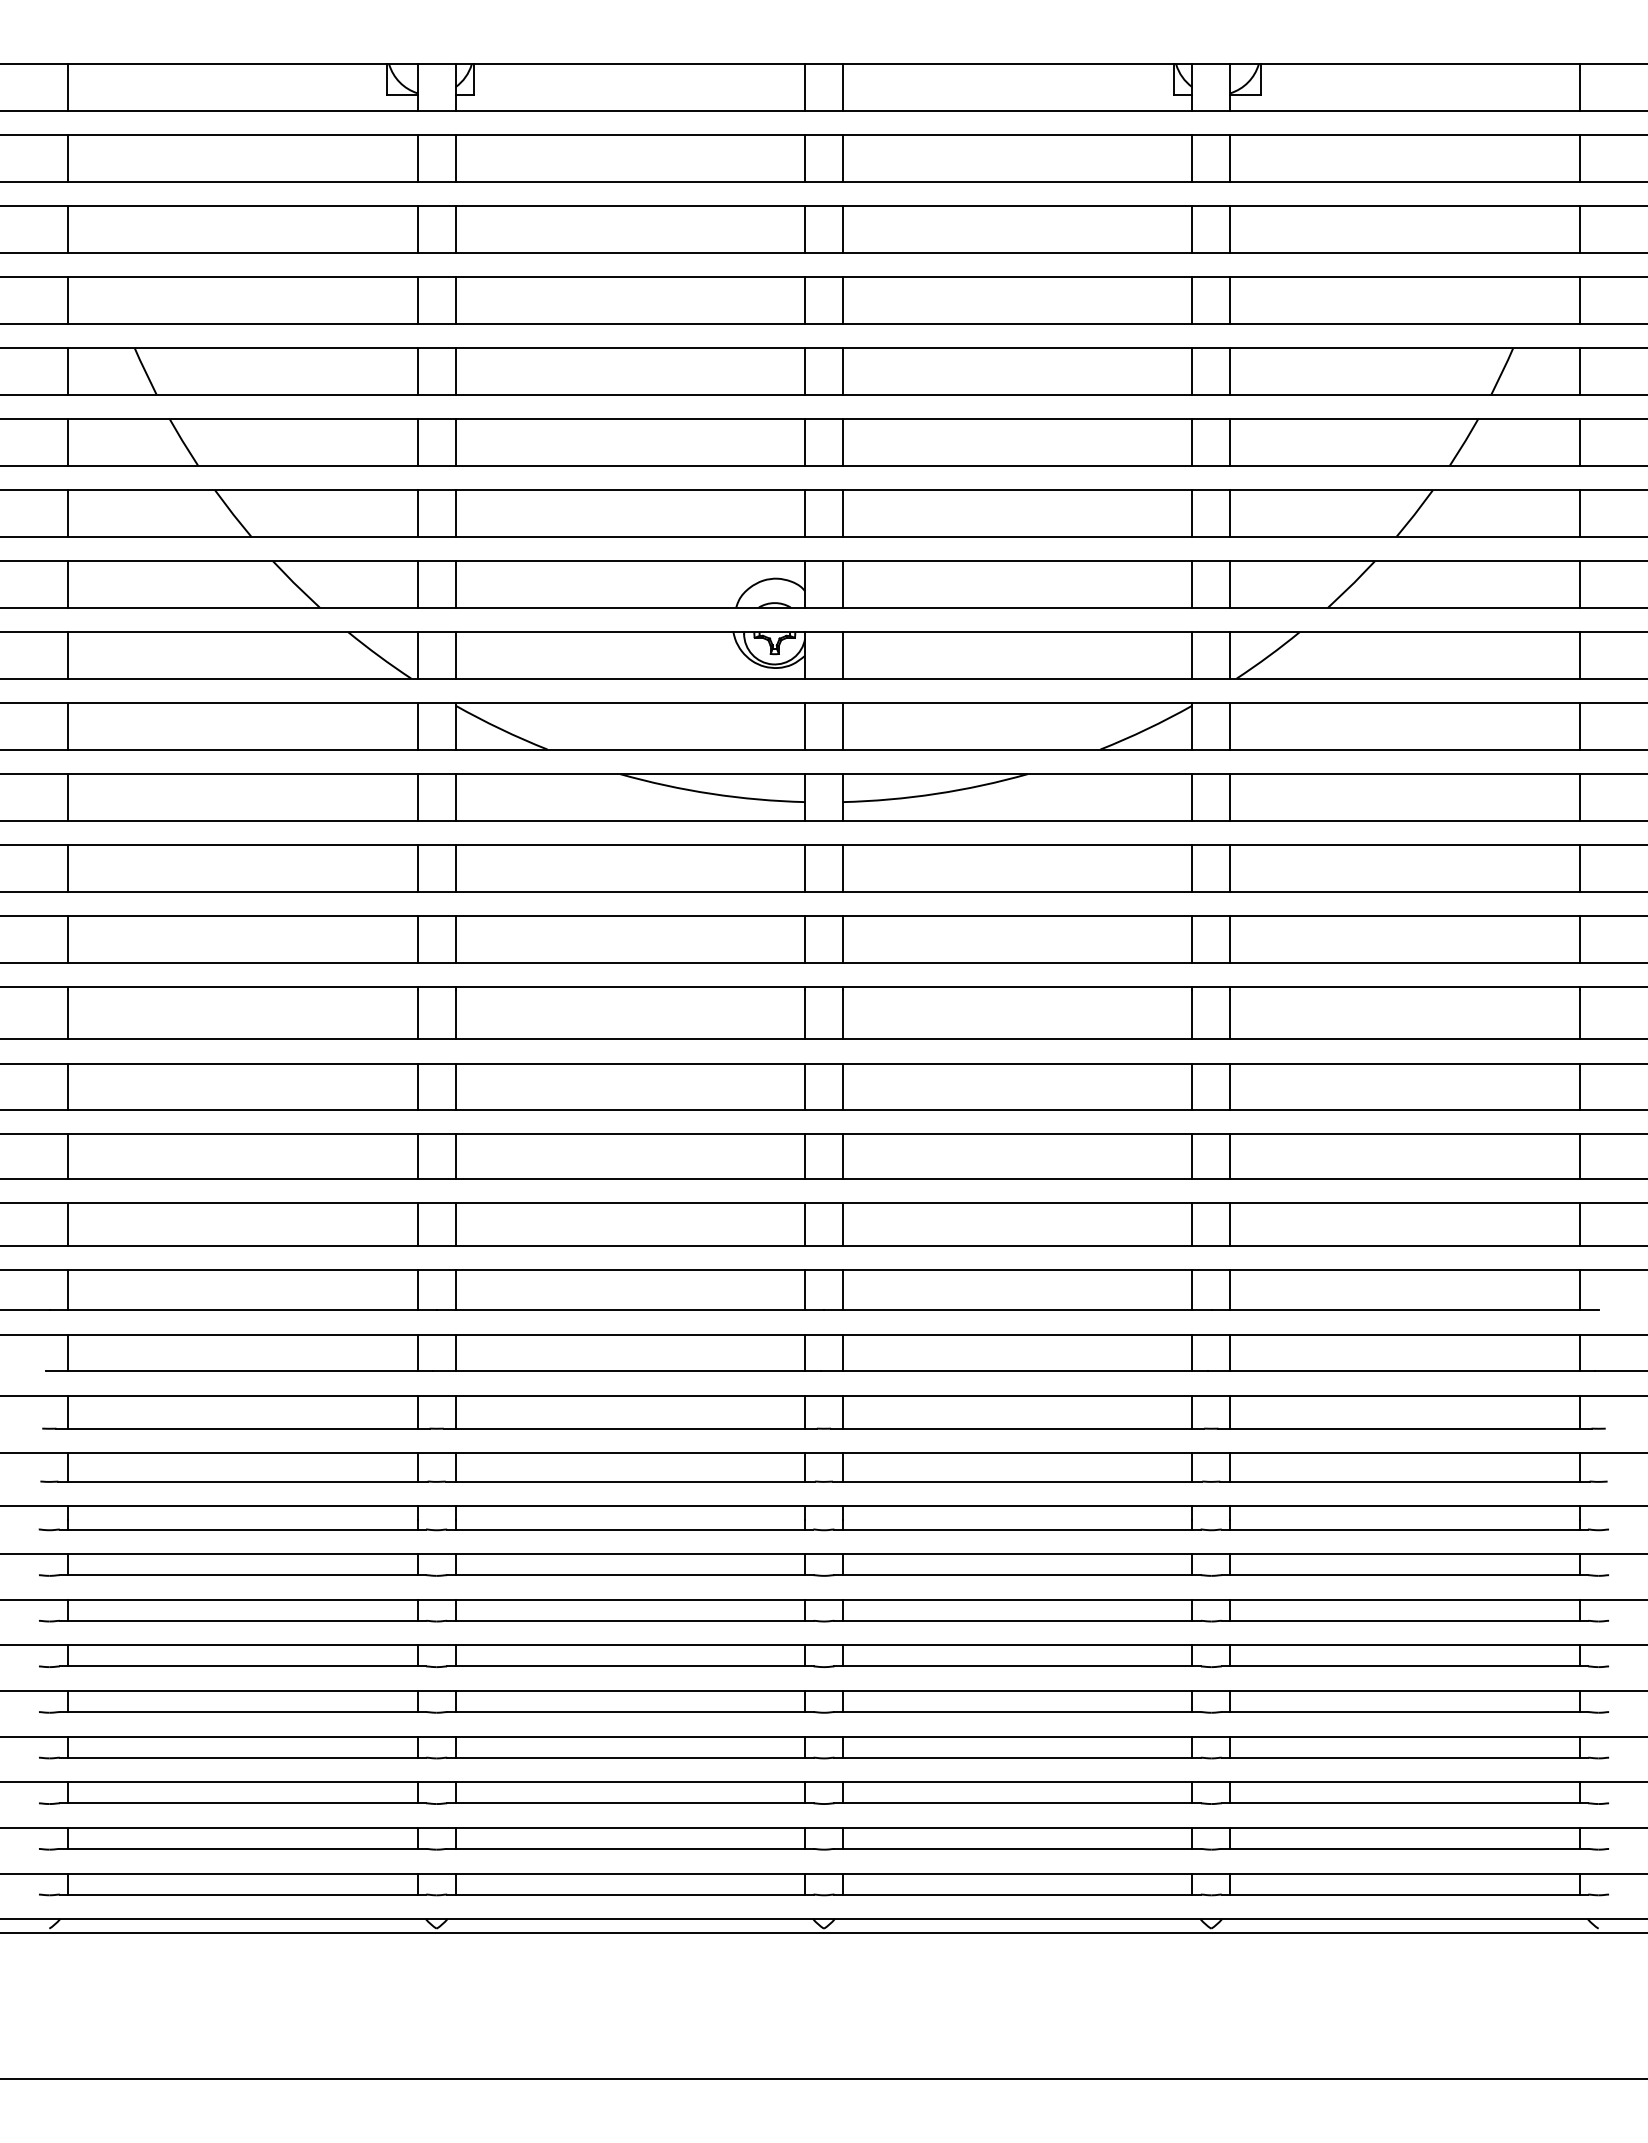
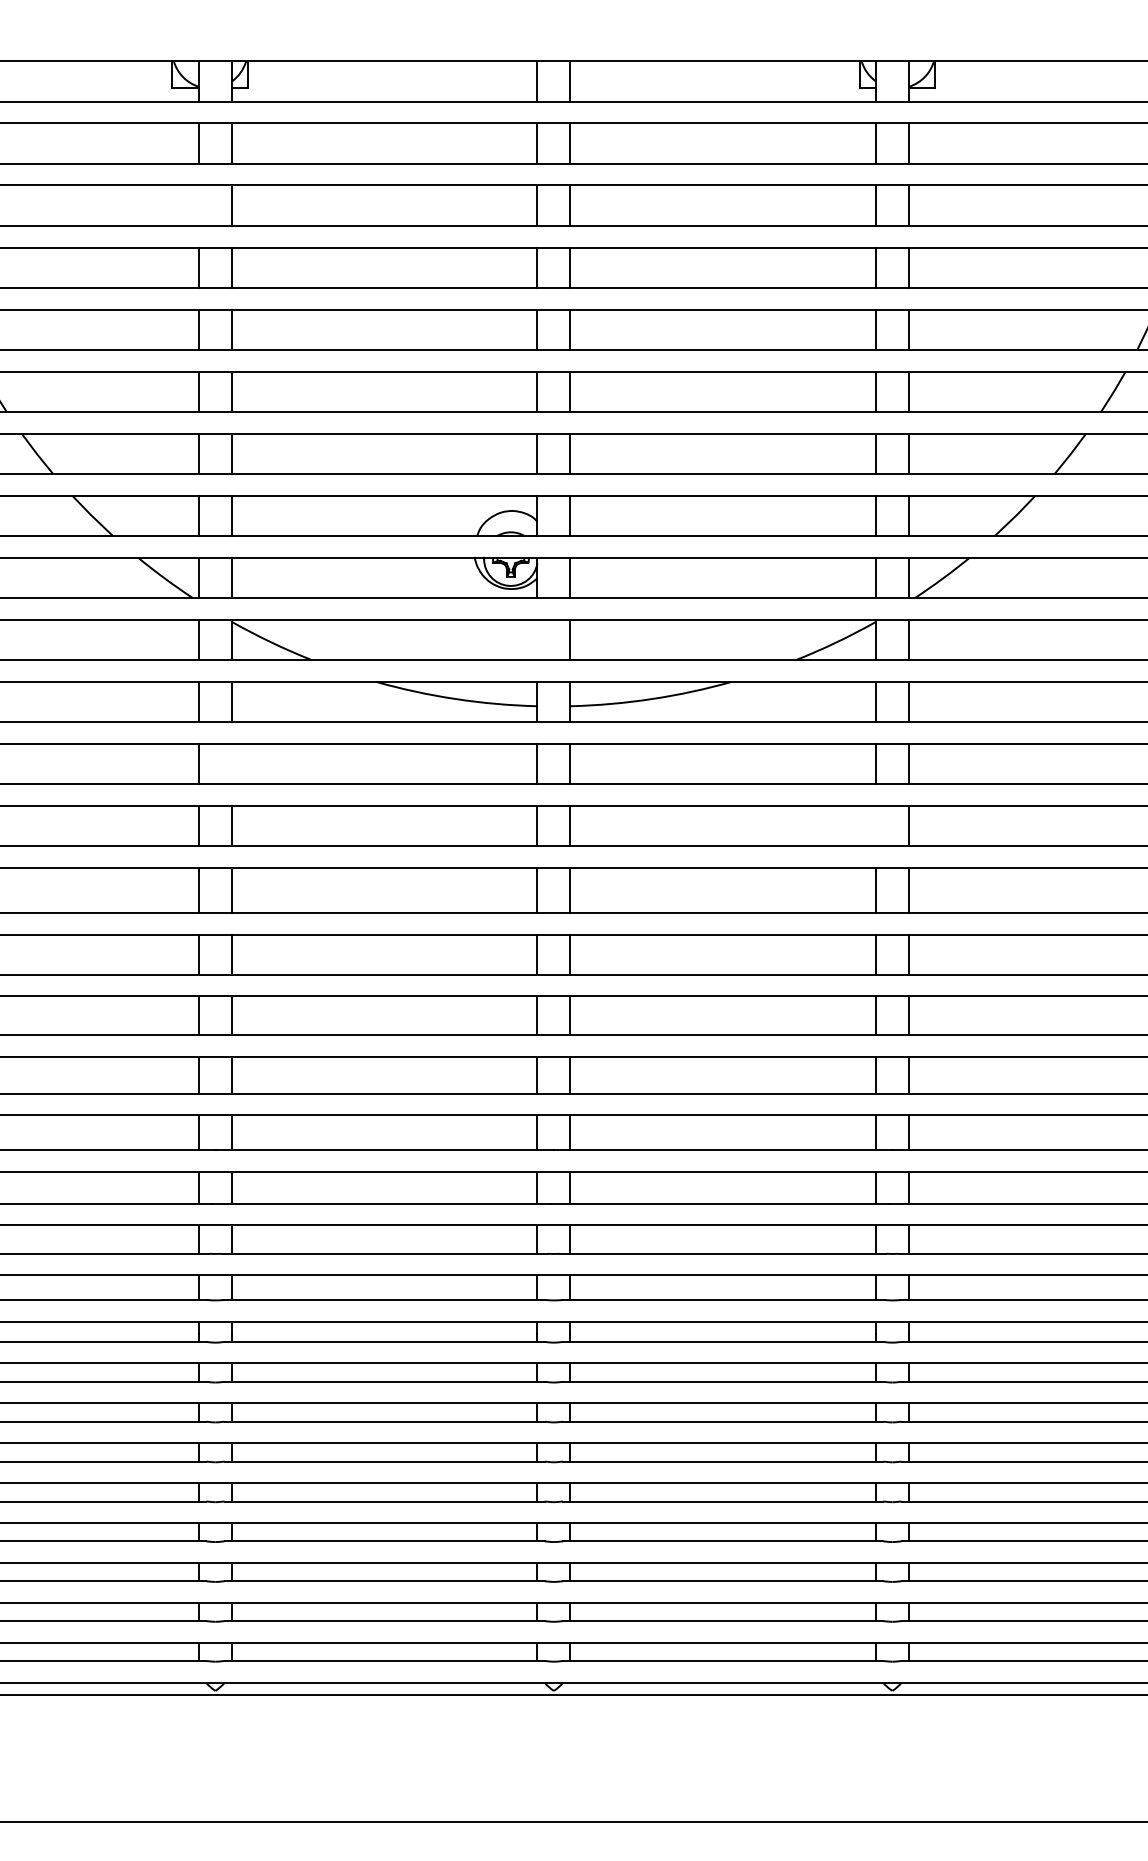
line: (417, 229) -> (198, 205), removed
line: (805, 726) -> (537, 640), removed
line: (455, 868) -> (231, 764), removed
line: (1192, 939) -> (876, 826), removed

